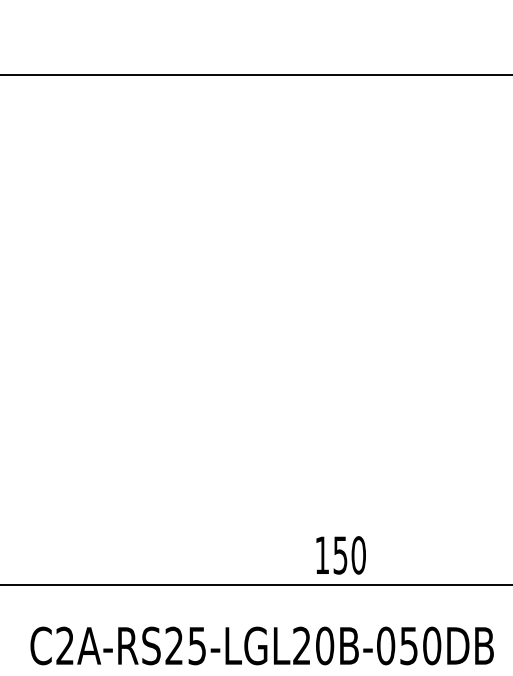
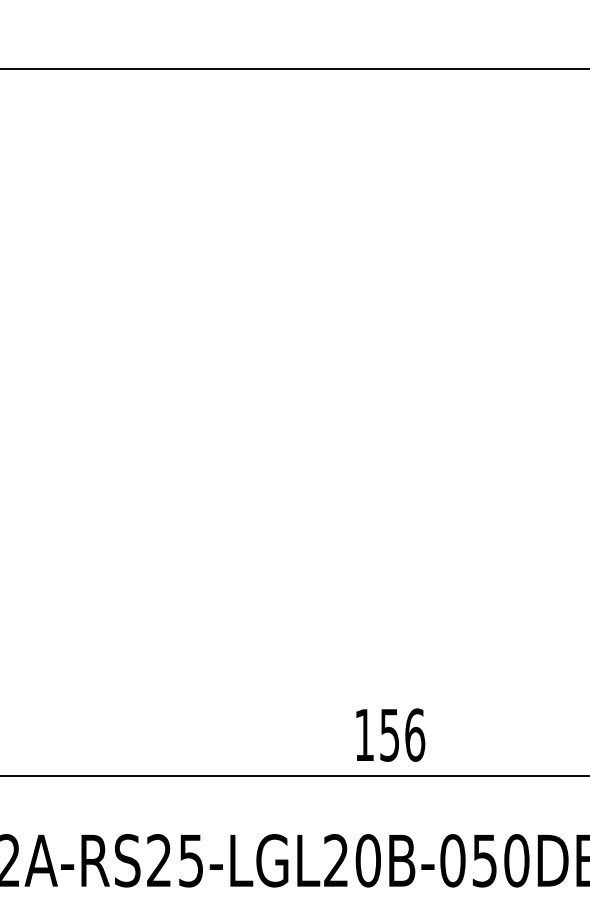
text: (358, 555) -> (414, 735), 150 -> 156

